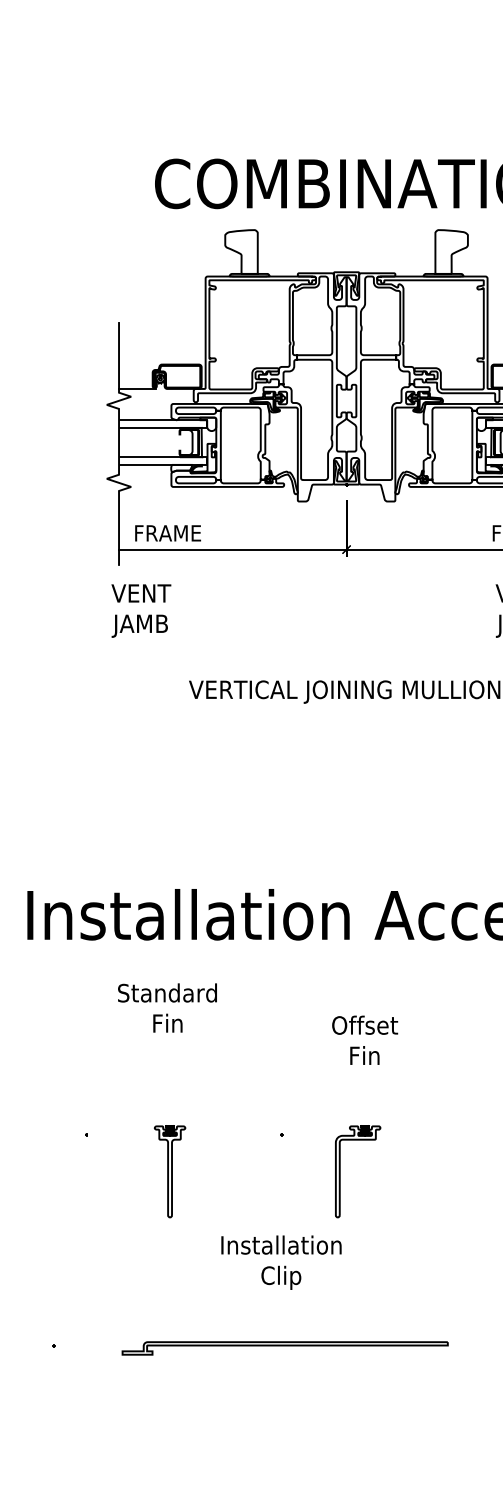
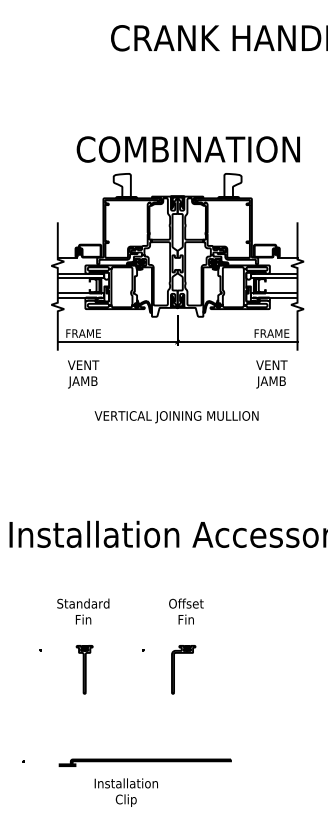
text: (141, 611) -> (83, 374), moved
text: (167, 1007) -> (83, 611), moved
text: (365, 1040) -> (186, 611), moved
text: (279, 1262) -> (125, 792), moved

